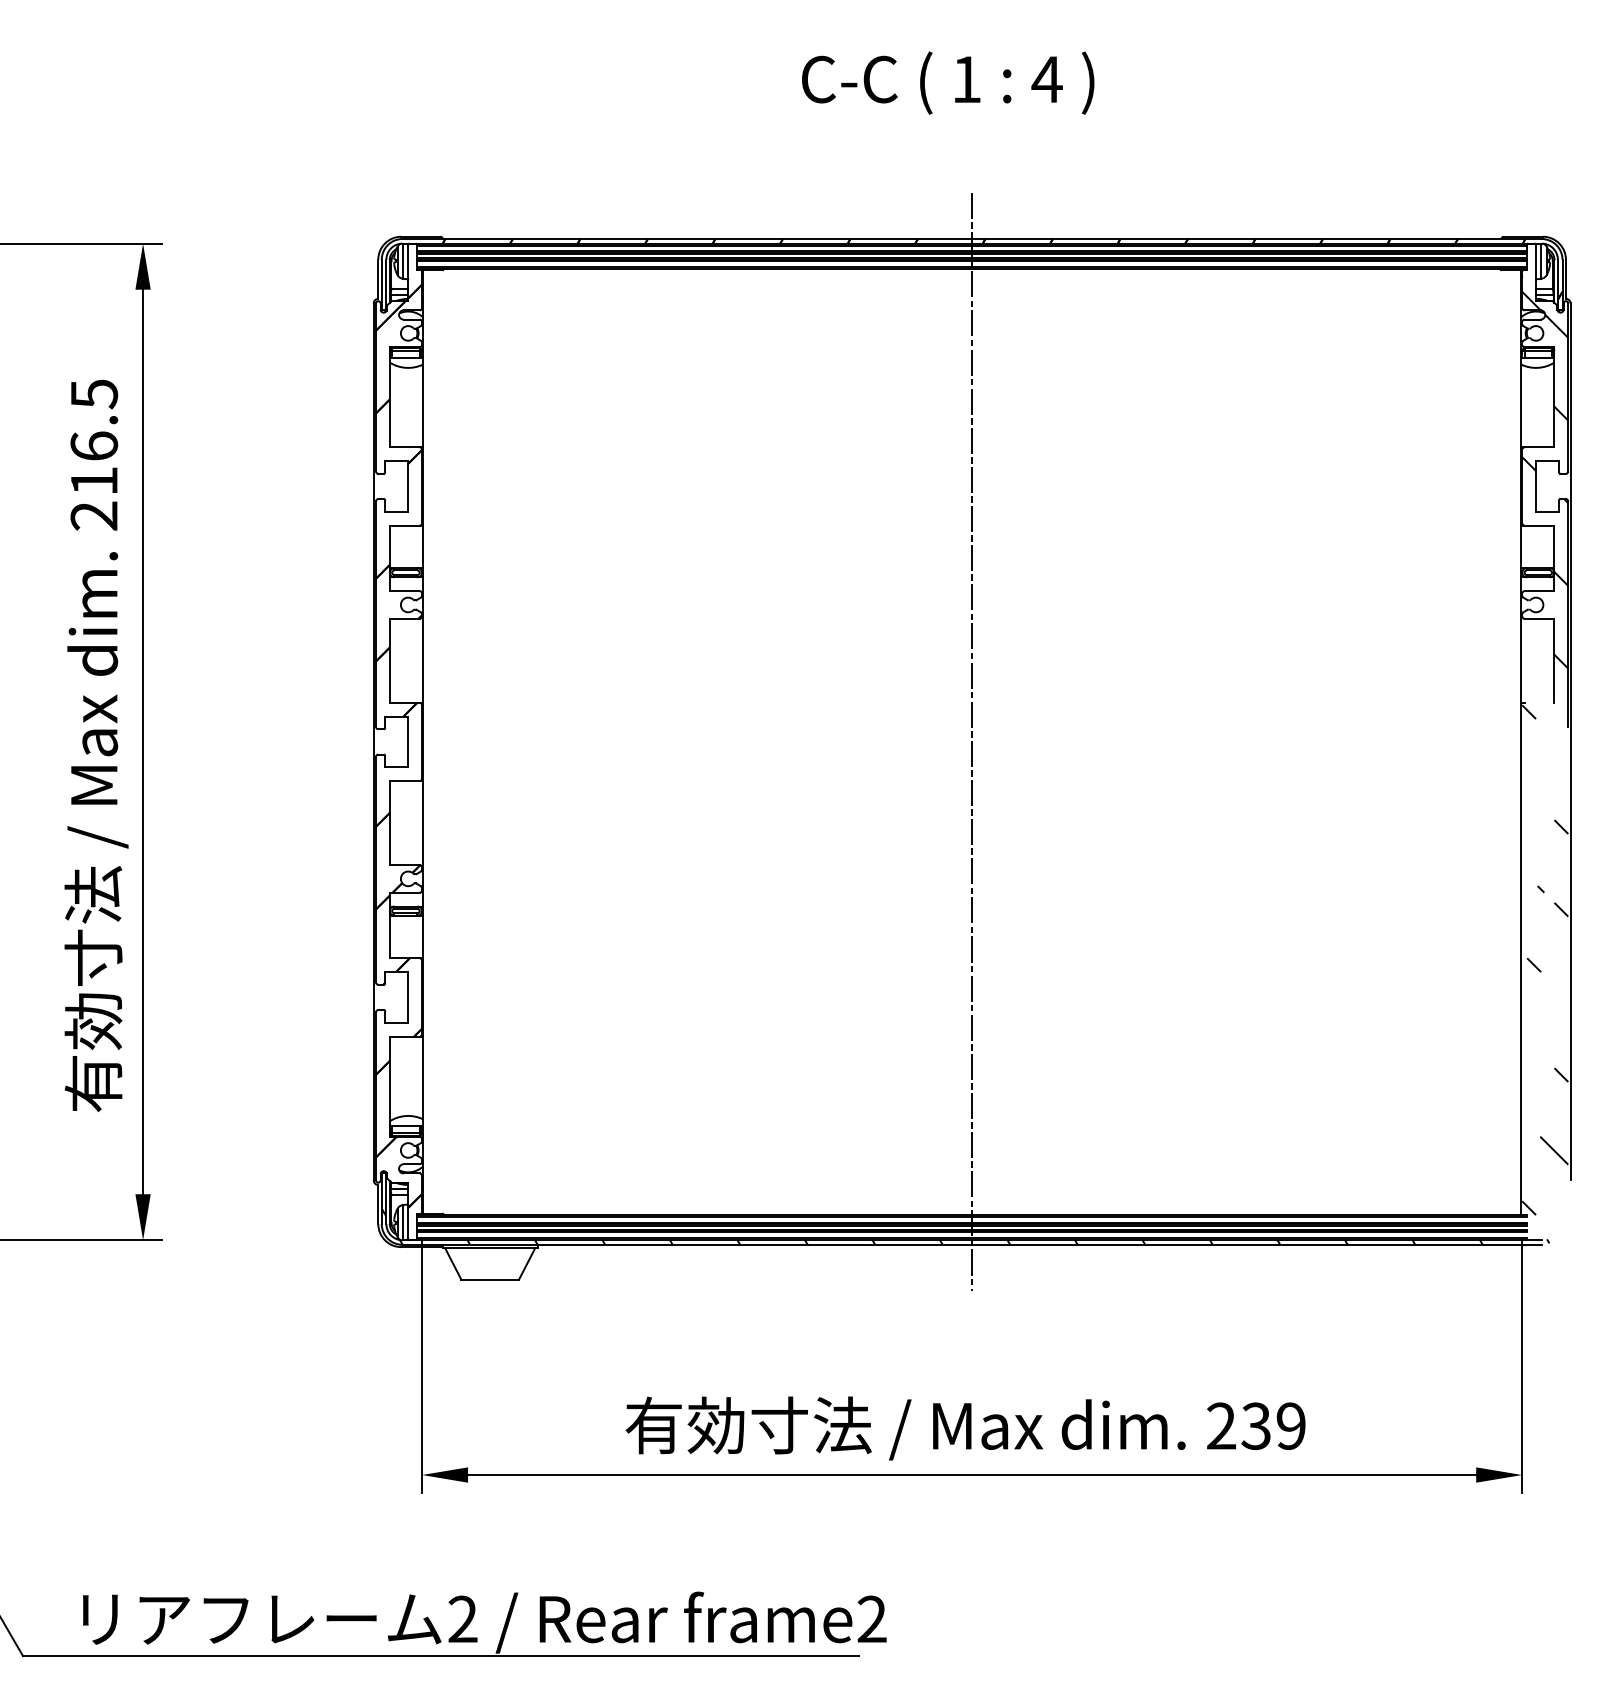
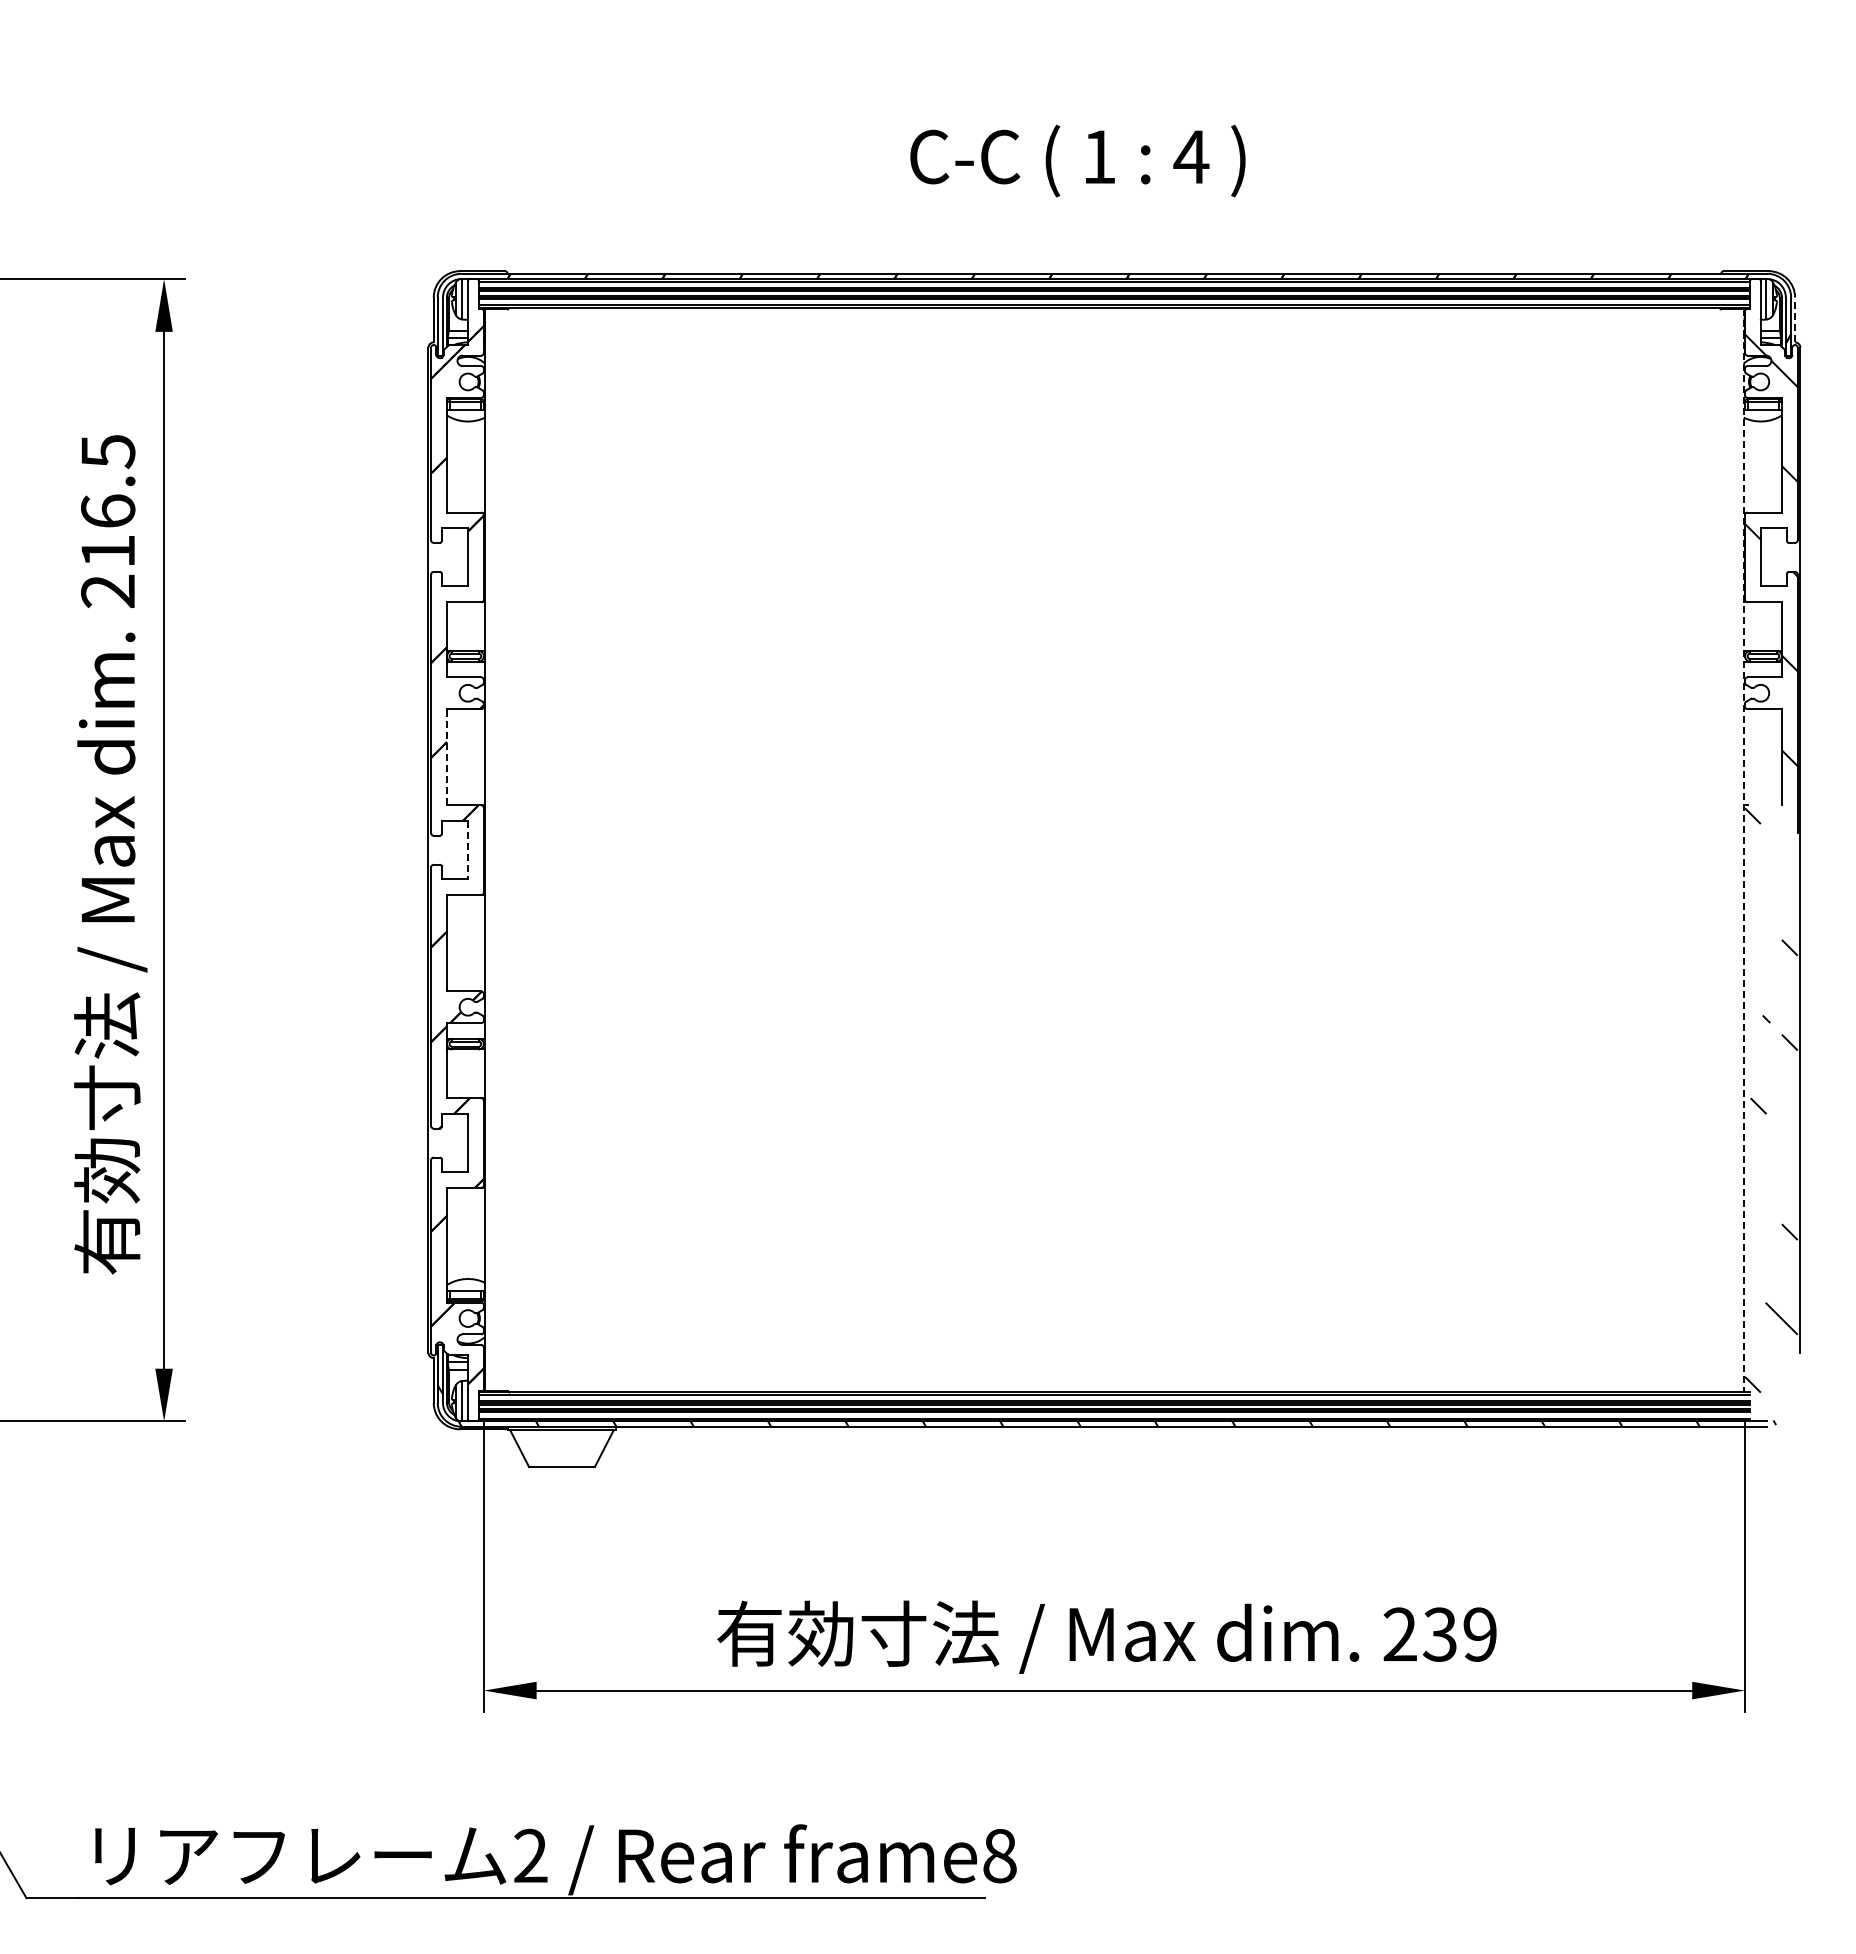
text: (947, 82) -> (1077, 160), moved
line: (1566, 278) -> (1795, 319), solid -> dashed
line: (389, 660) -> (446, 756), solid -> dashed
line: (408, 742) -> (468, 850), solid -> dashed
line: (972, 742) -> (1114, 850), removed
line: (1520, 742) -> (1743, 850), solid -> dashed
text: (871, 1618) -> (999, 1855), frame2 -> frame8

